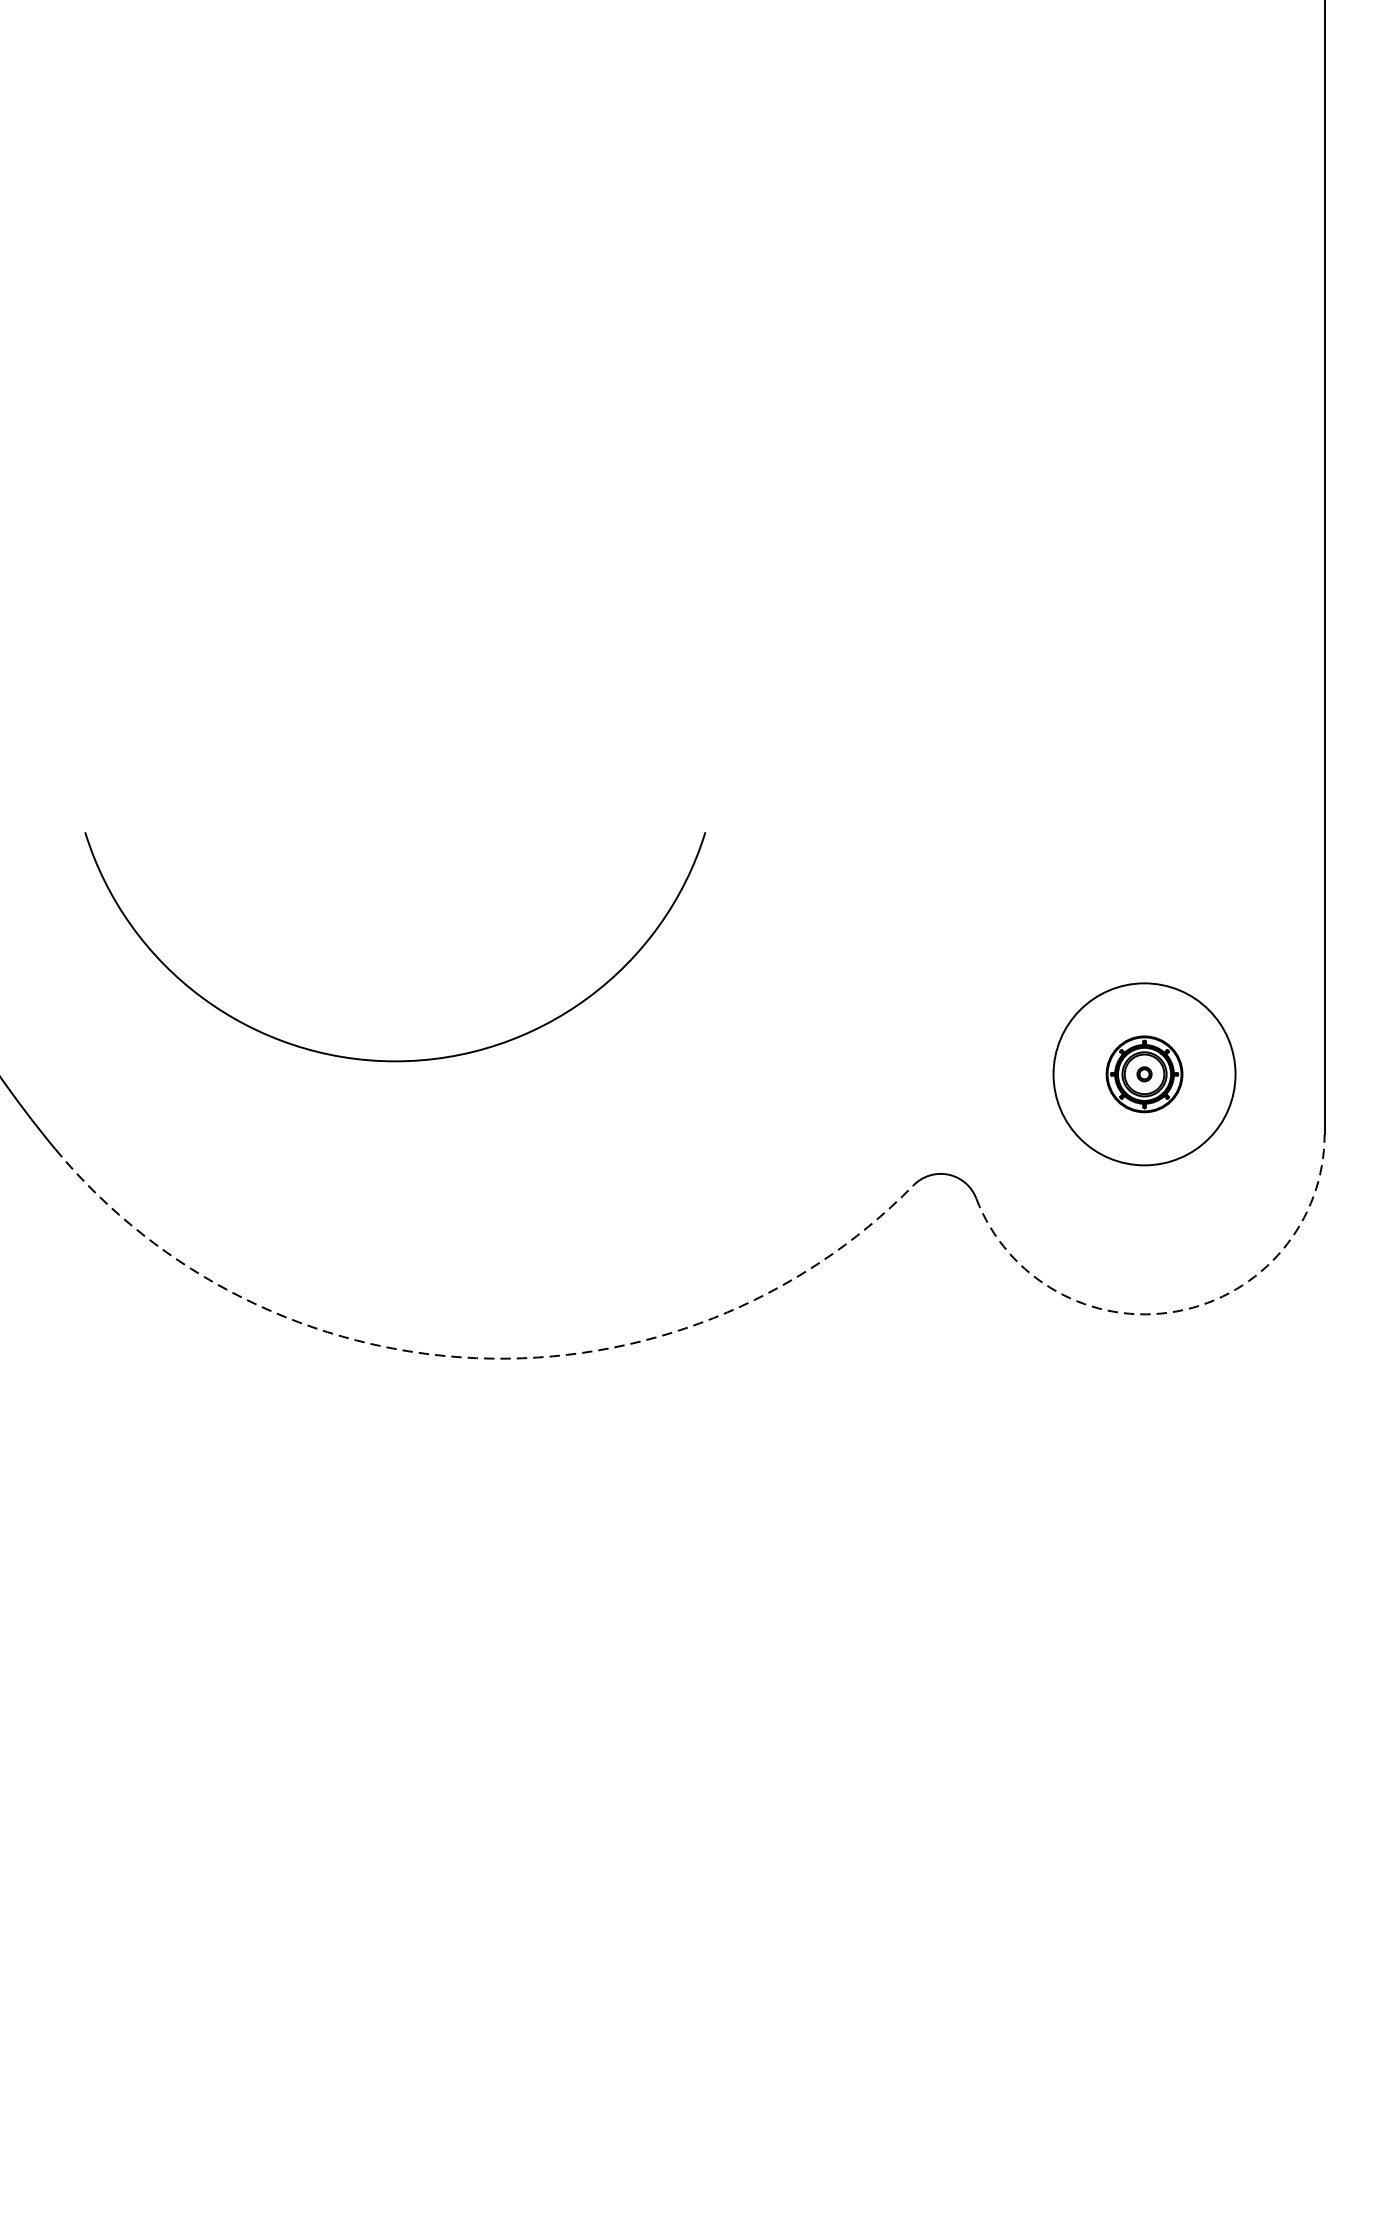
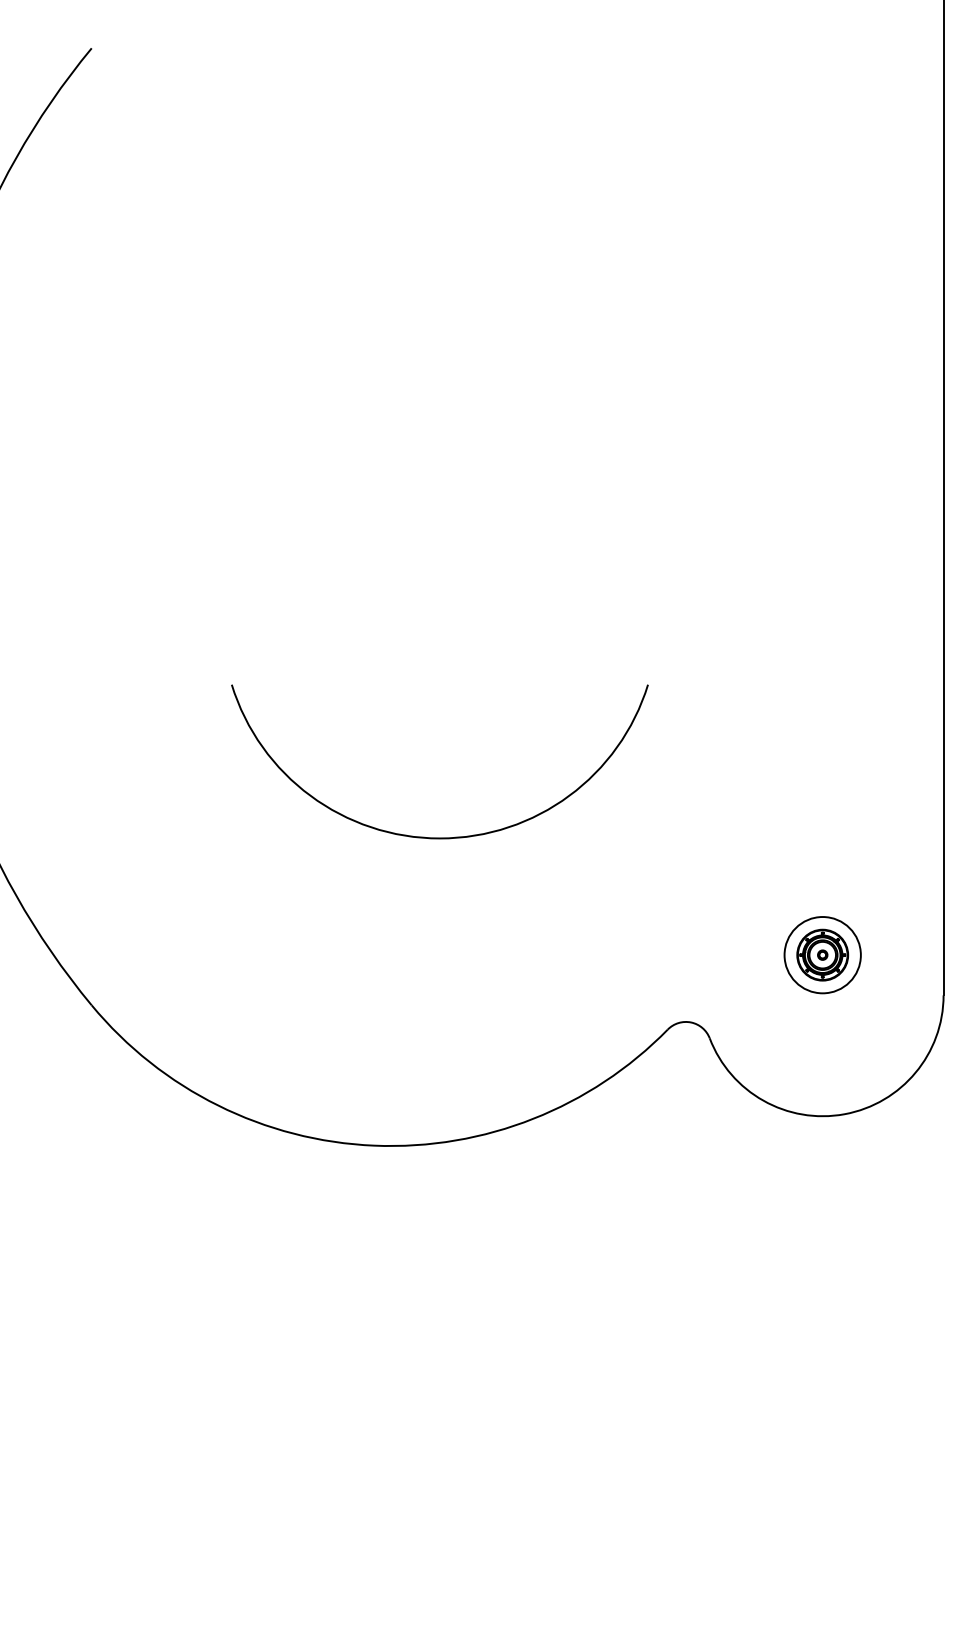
arc: (394, 1059) -> (439, 837), moved
circle: (1144, 1074) -> (822, 955), size x0.62
arc: (1176, 1311) -> (844, 1114), dashed -> solid
arc: (476, 1357) -> (374, 1145), dashed -> solid

